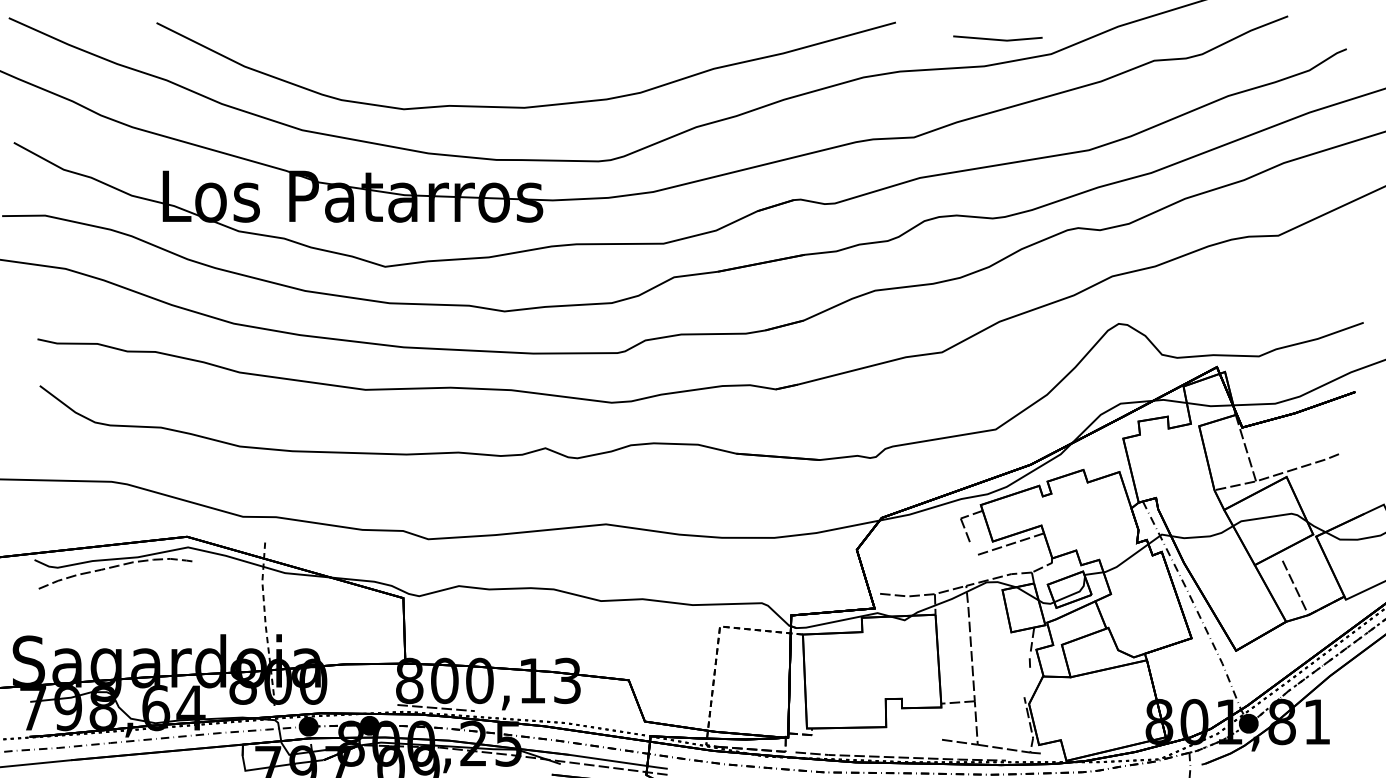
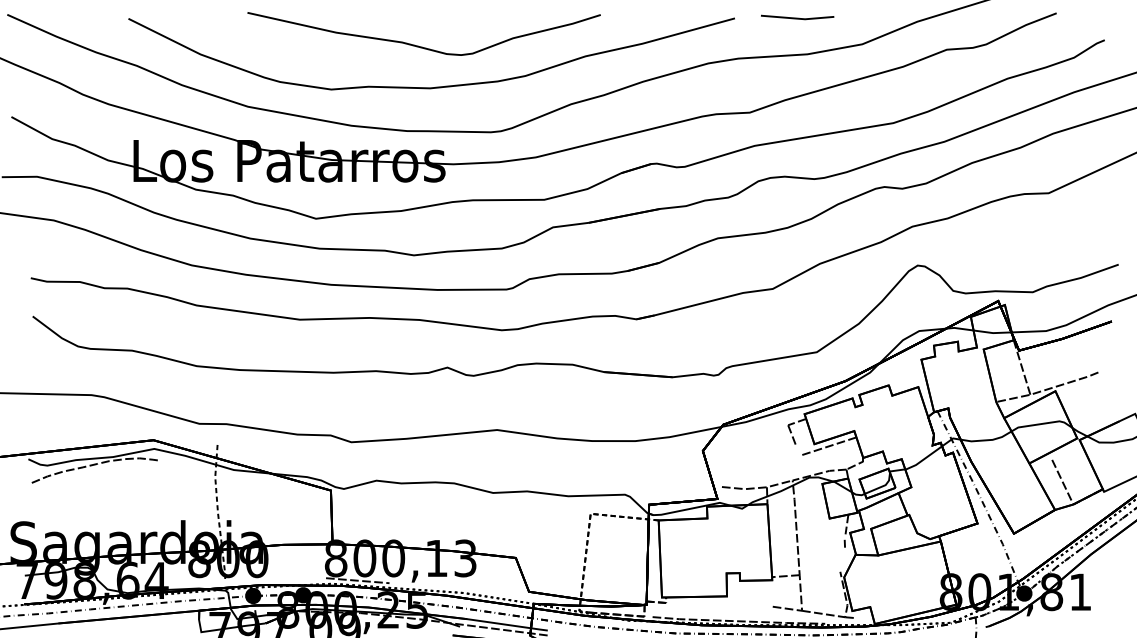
line: (997, 38) -> (797, 17), moved
curve: (510, 55) -> (418, 45), added

